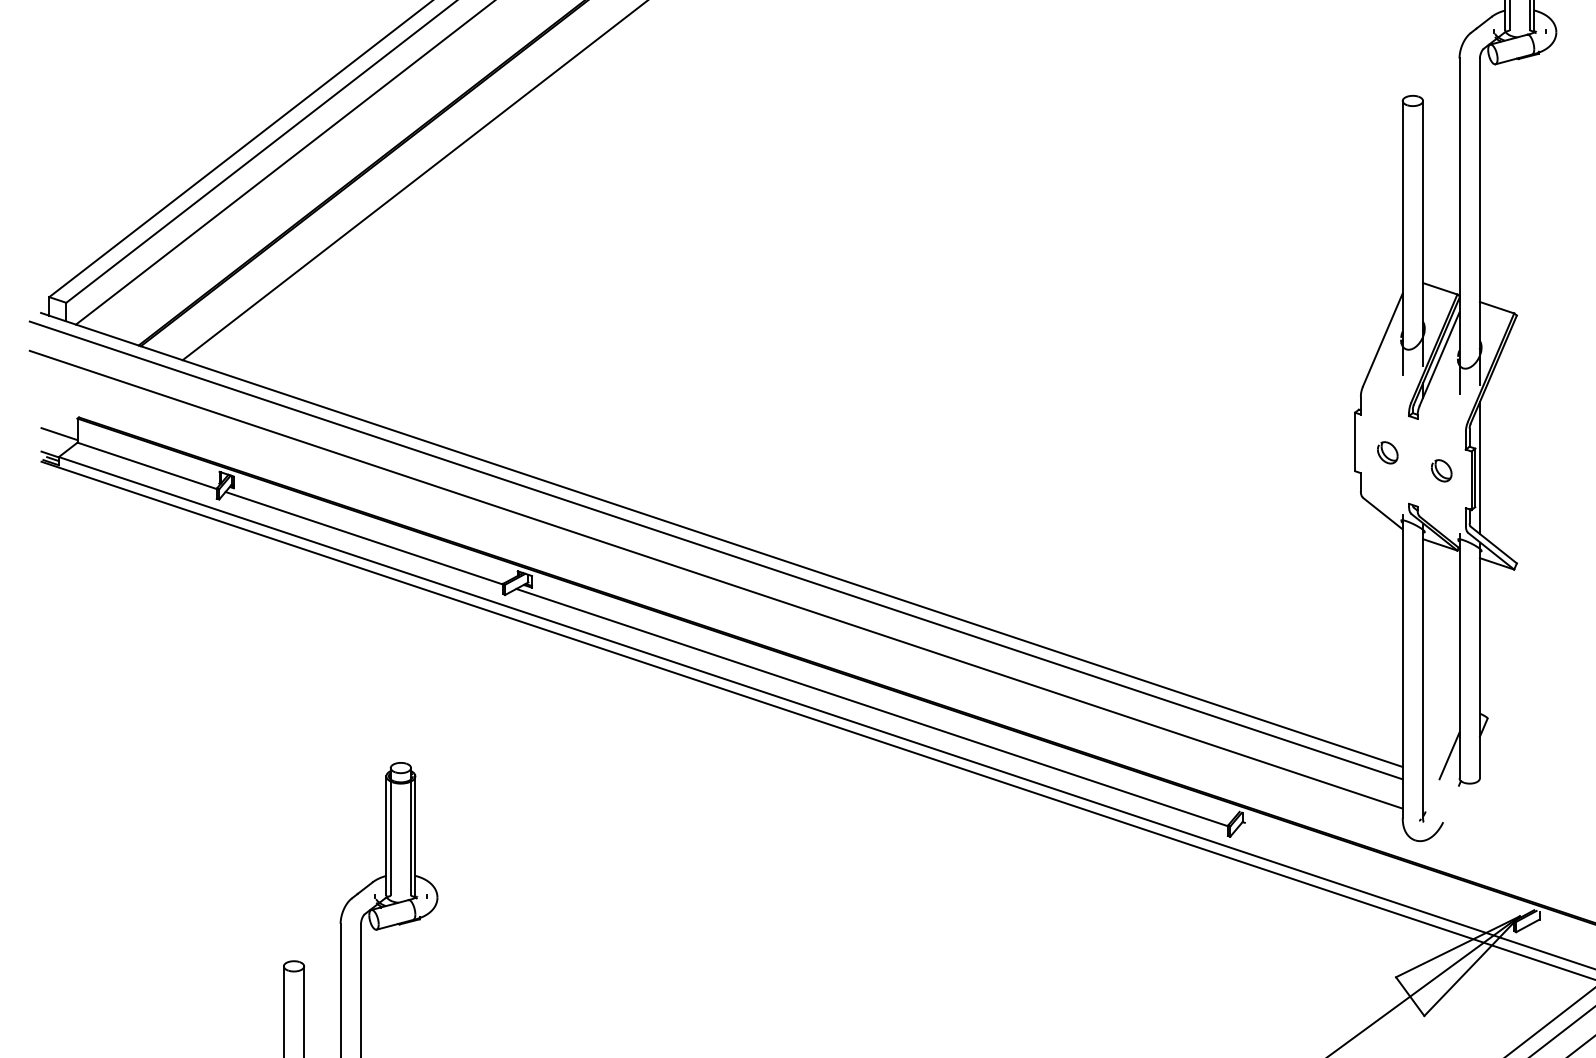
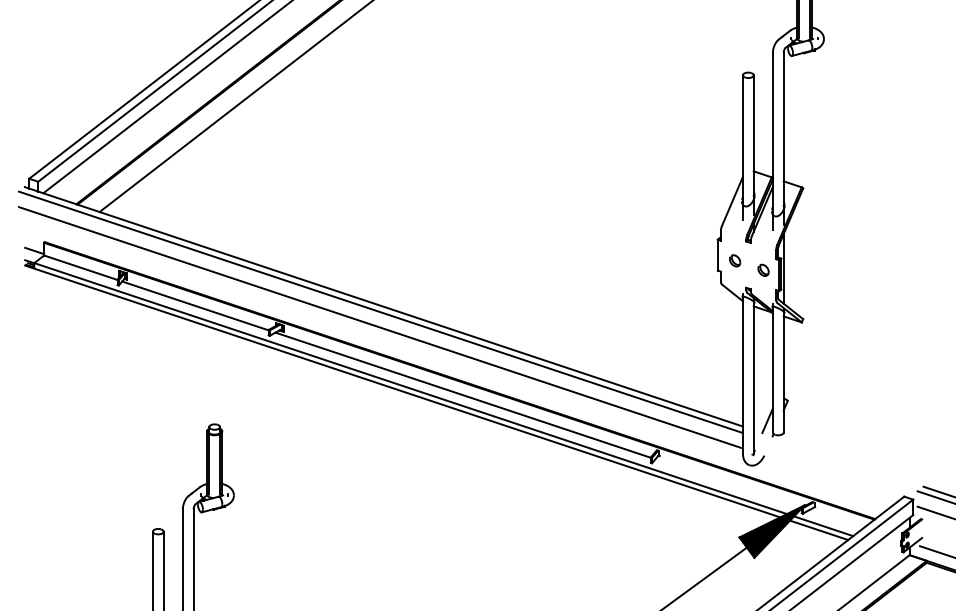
fill: (1456, 966) -> (771, 531), added

